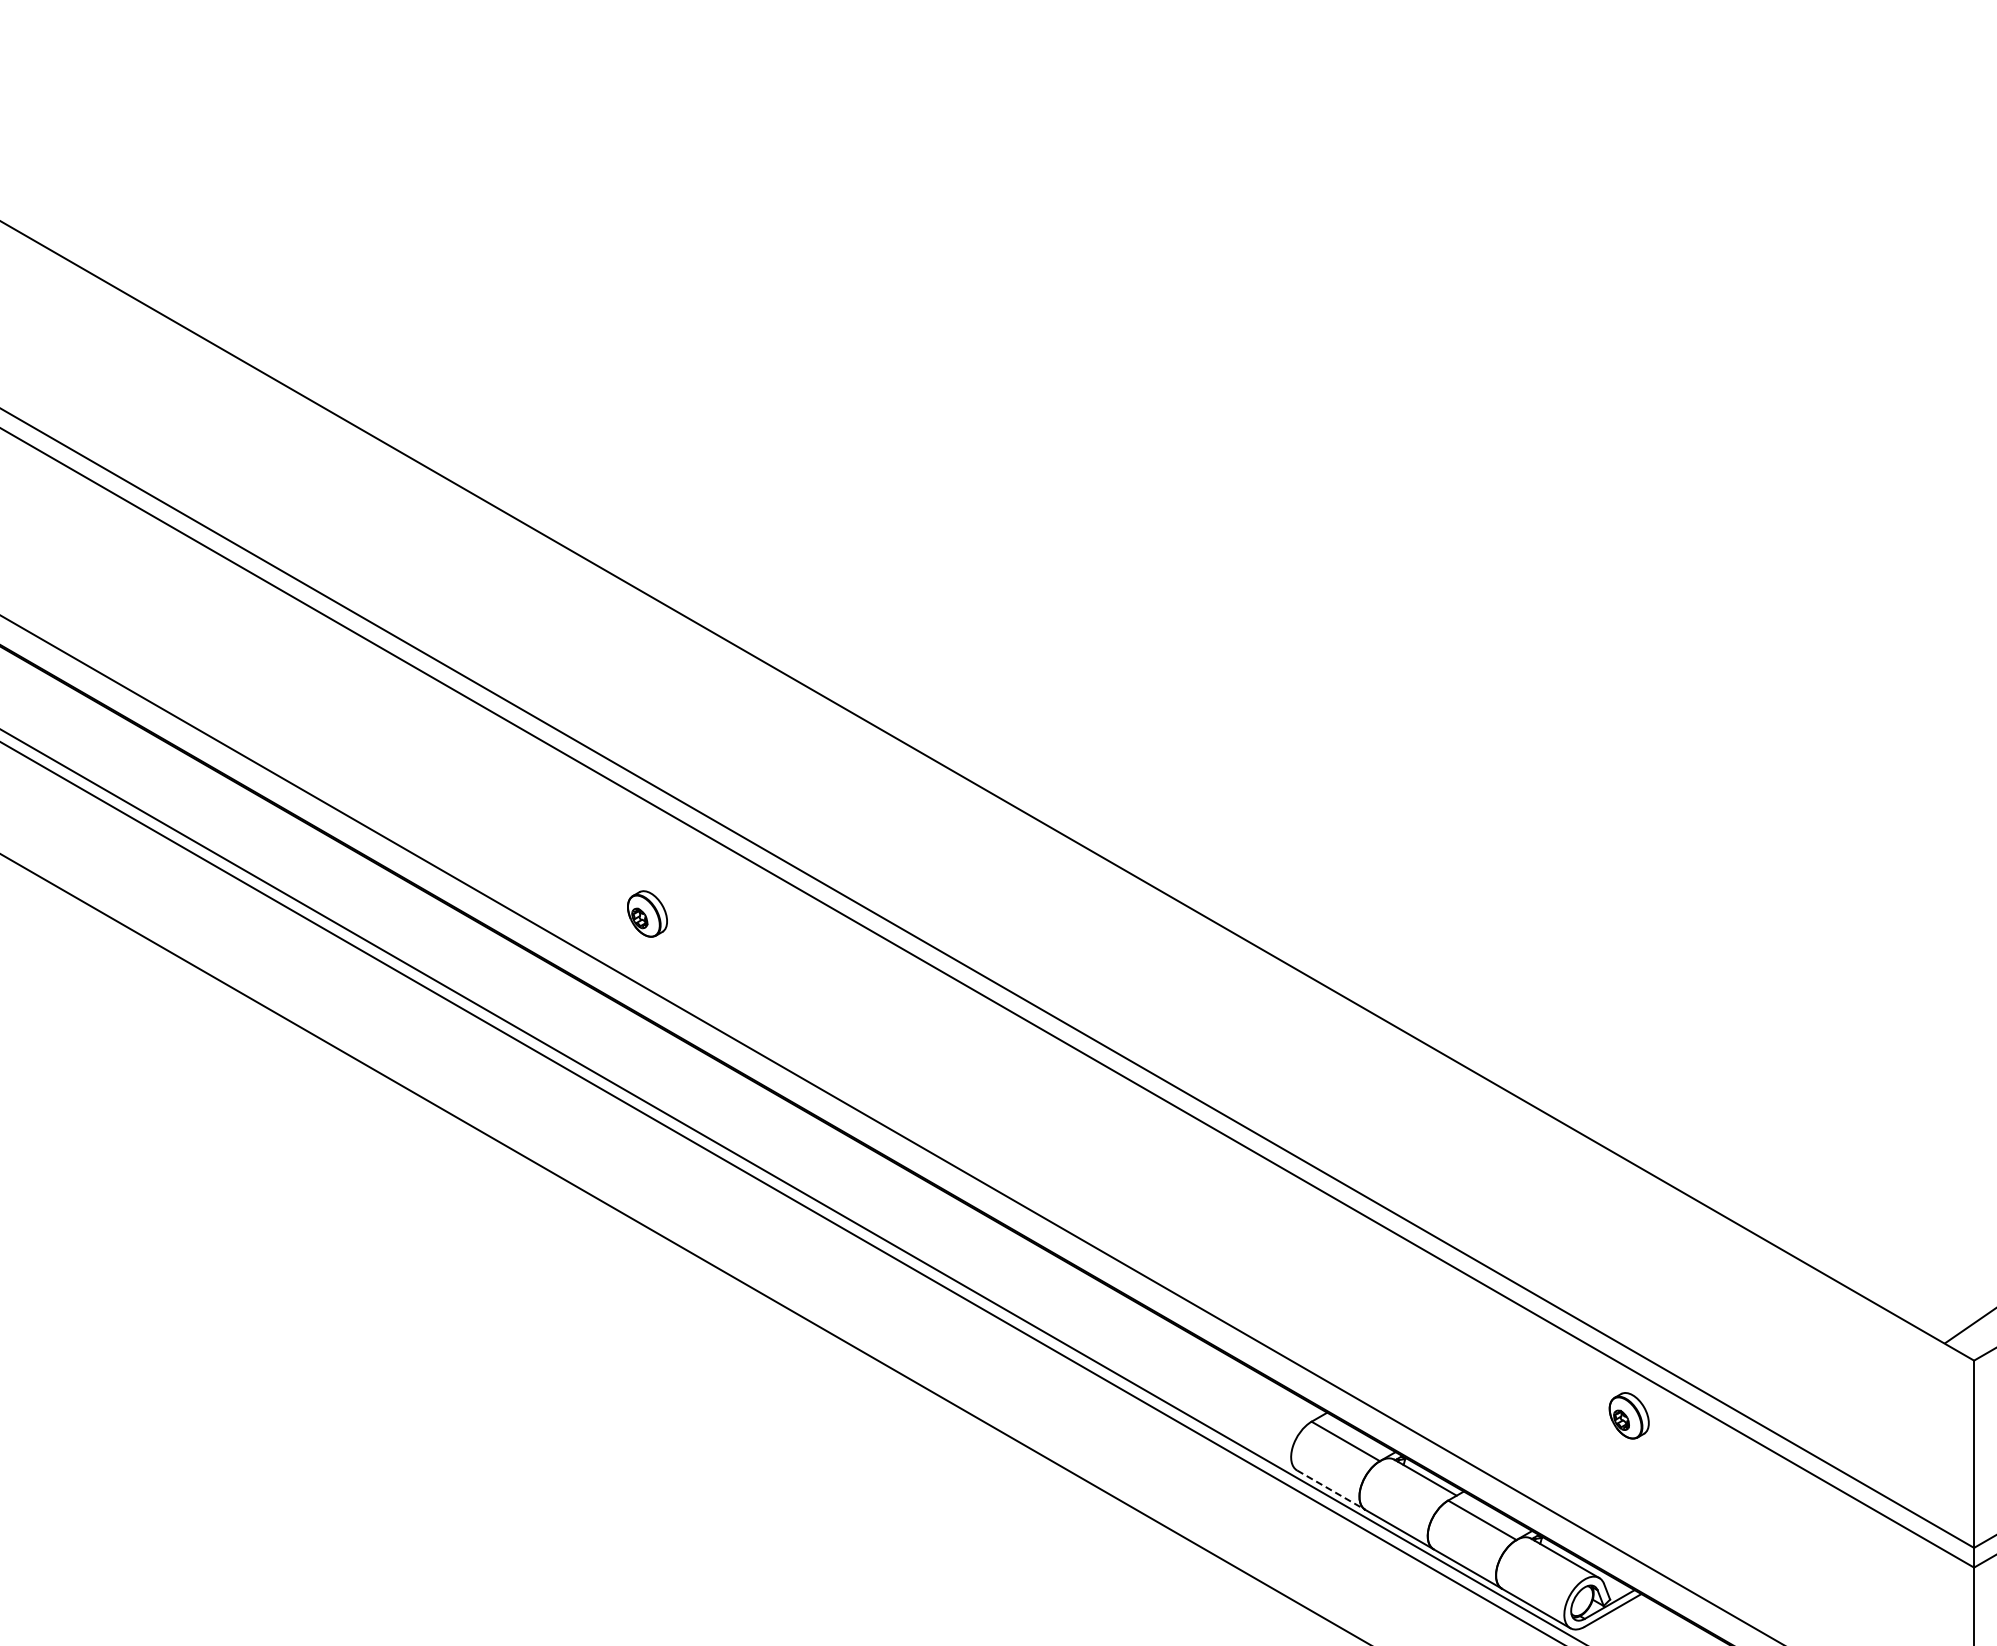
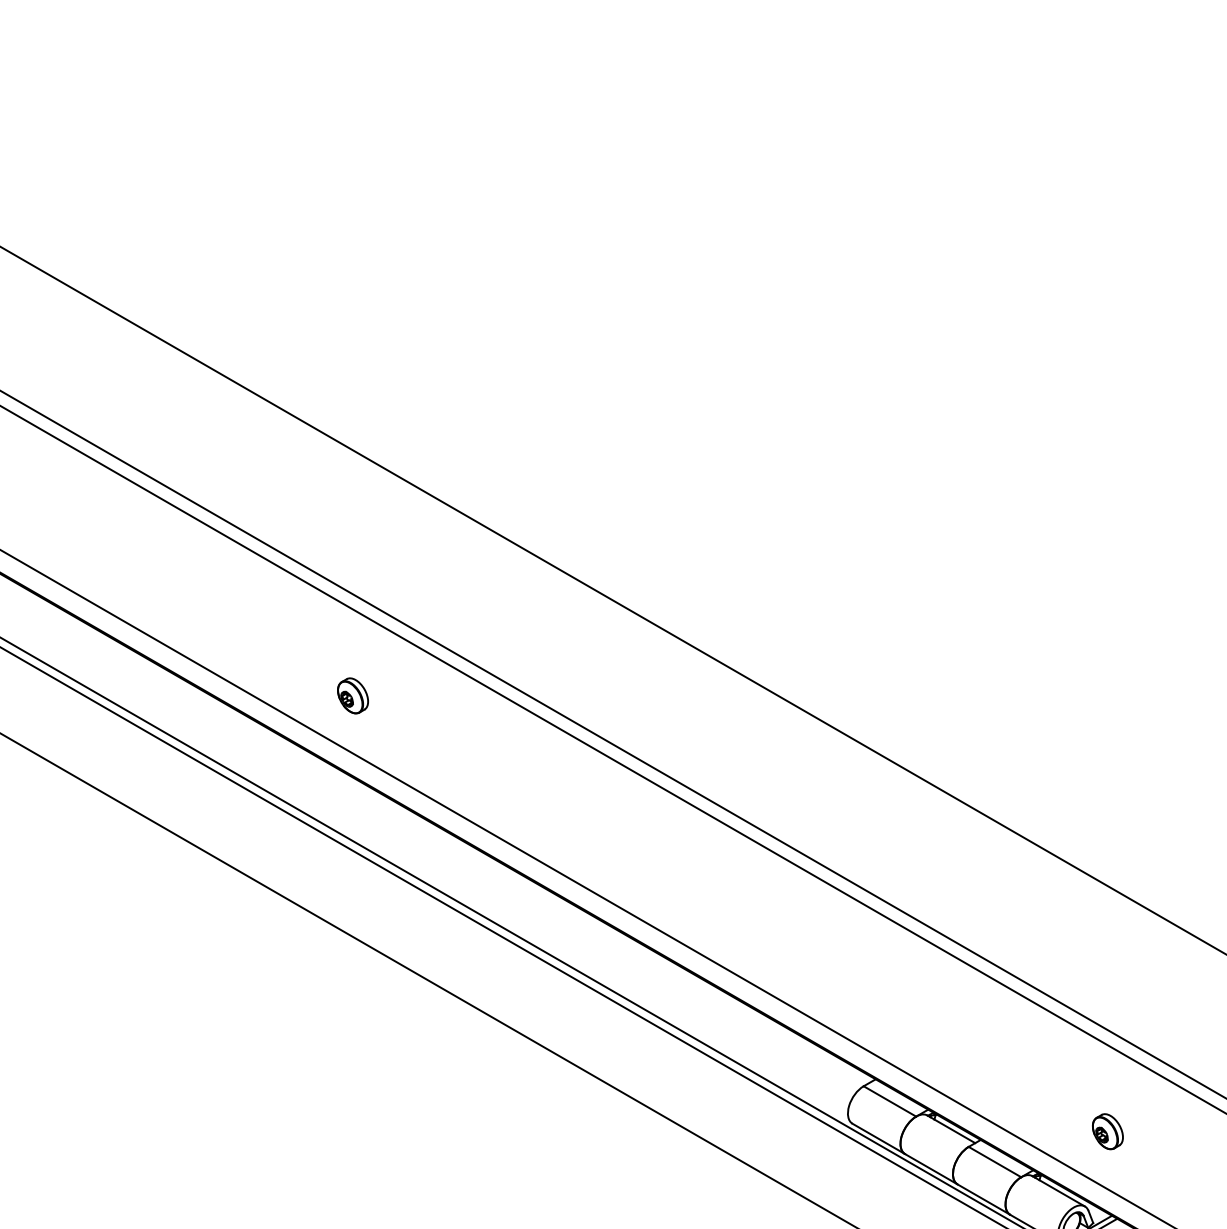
part: (1628, 1415) -> (1107, 1131), moved
line: (1331, 1490) -> (878, 1139), dashed -> solid

